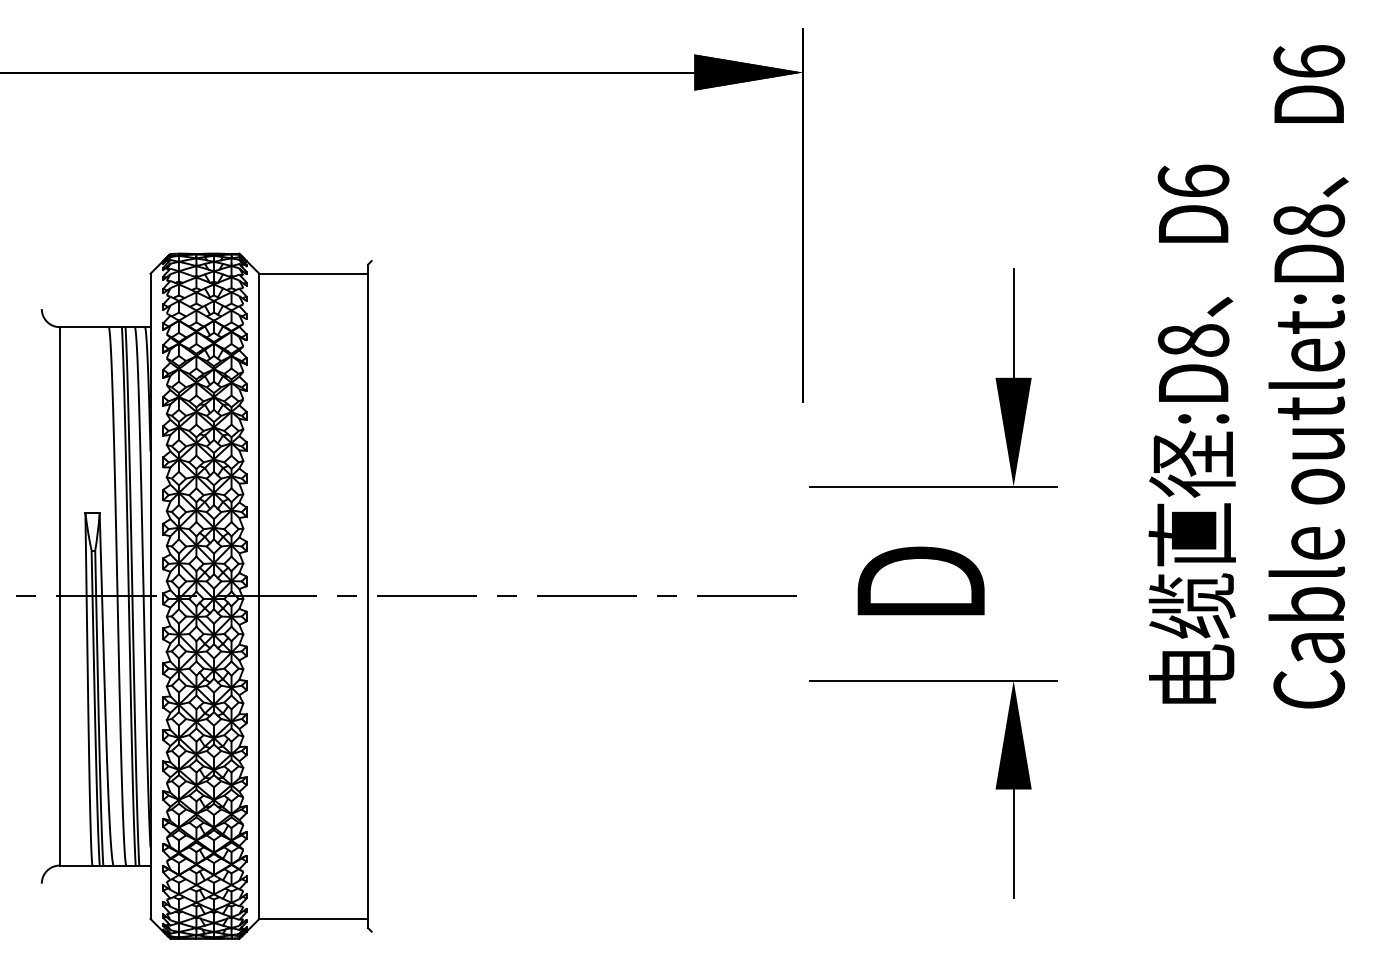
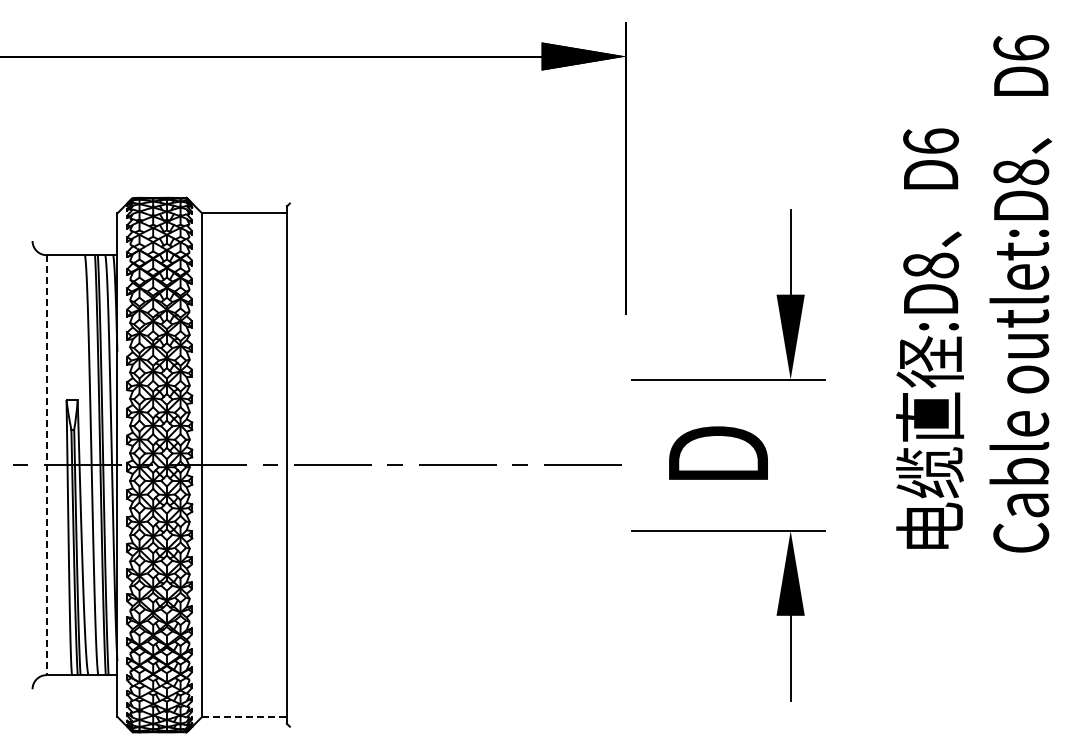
line: (59, 596) -> (46, 465), solid -> dashed
line: (314, 918) -> (245, 716), solid -> dashed

